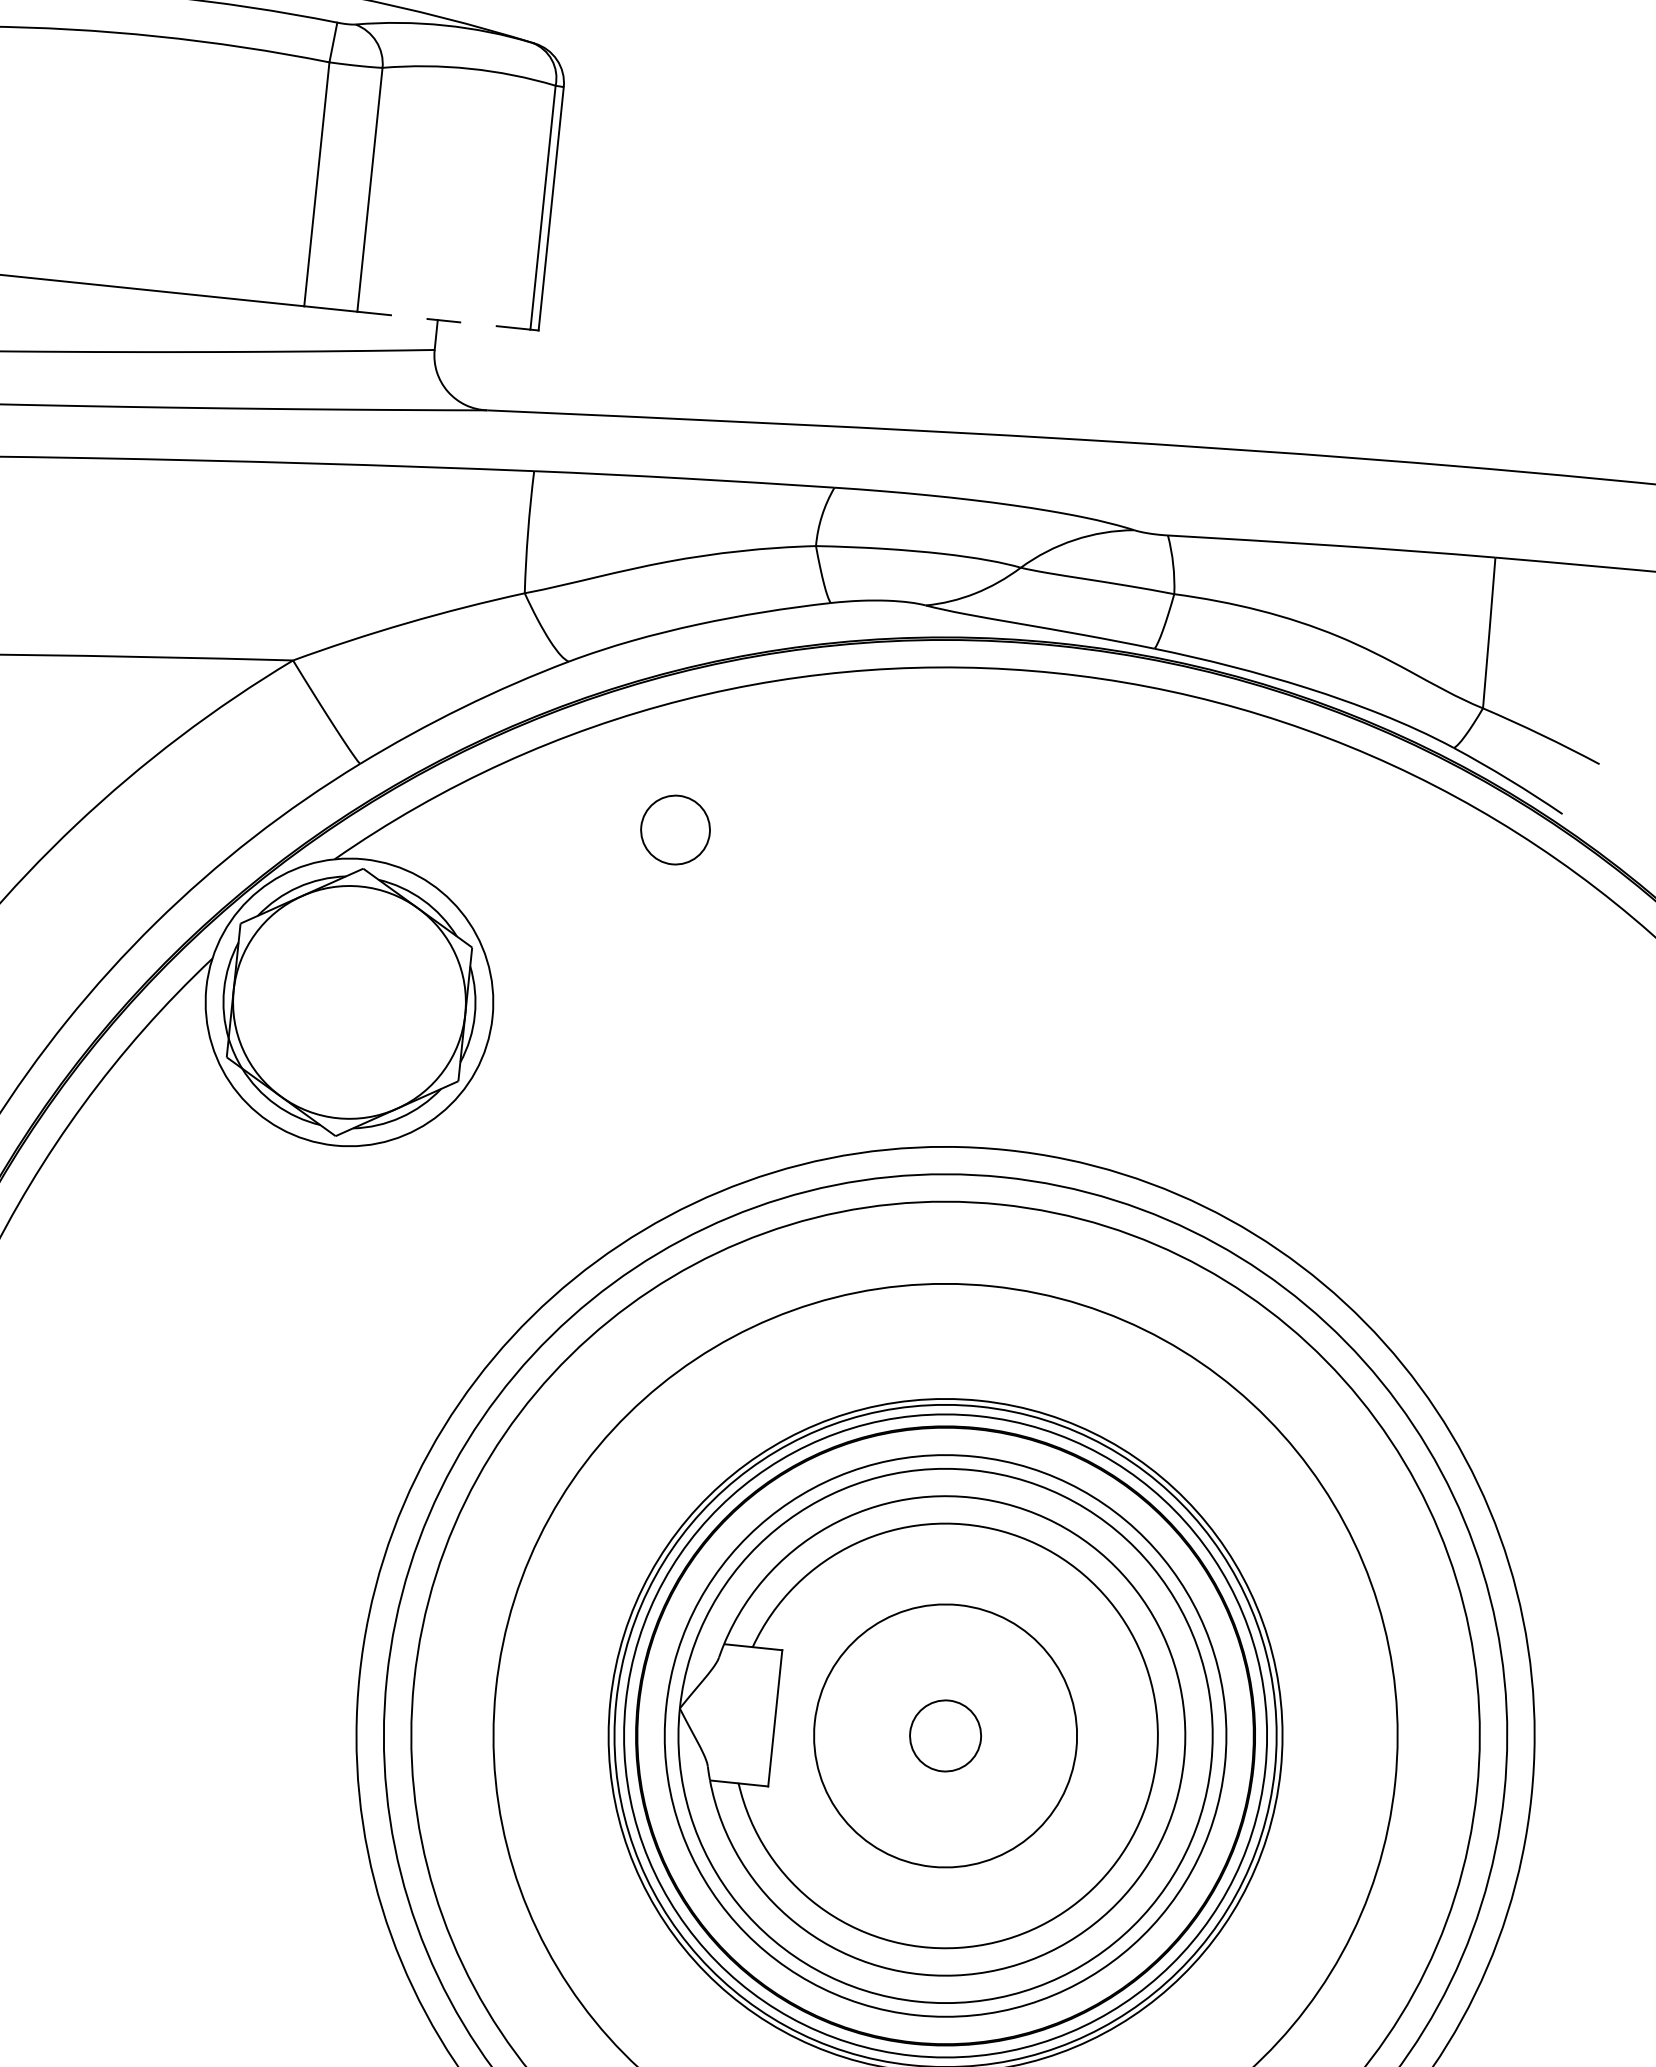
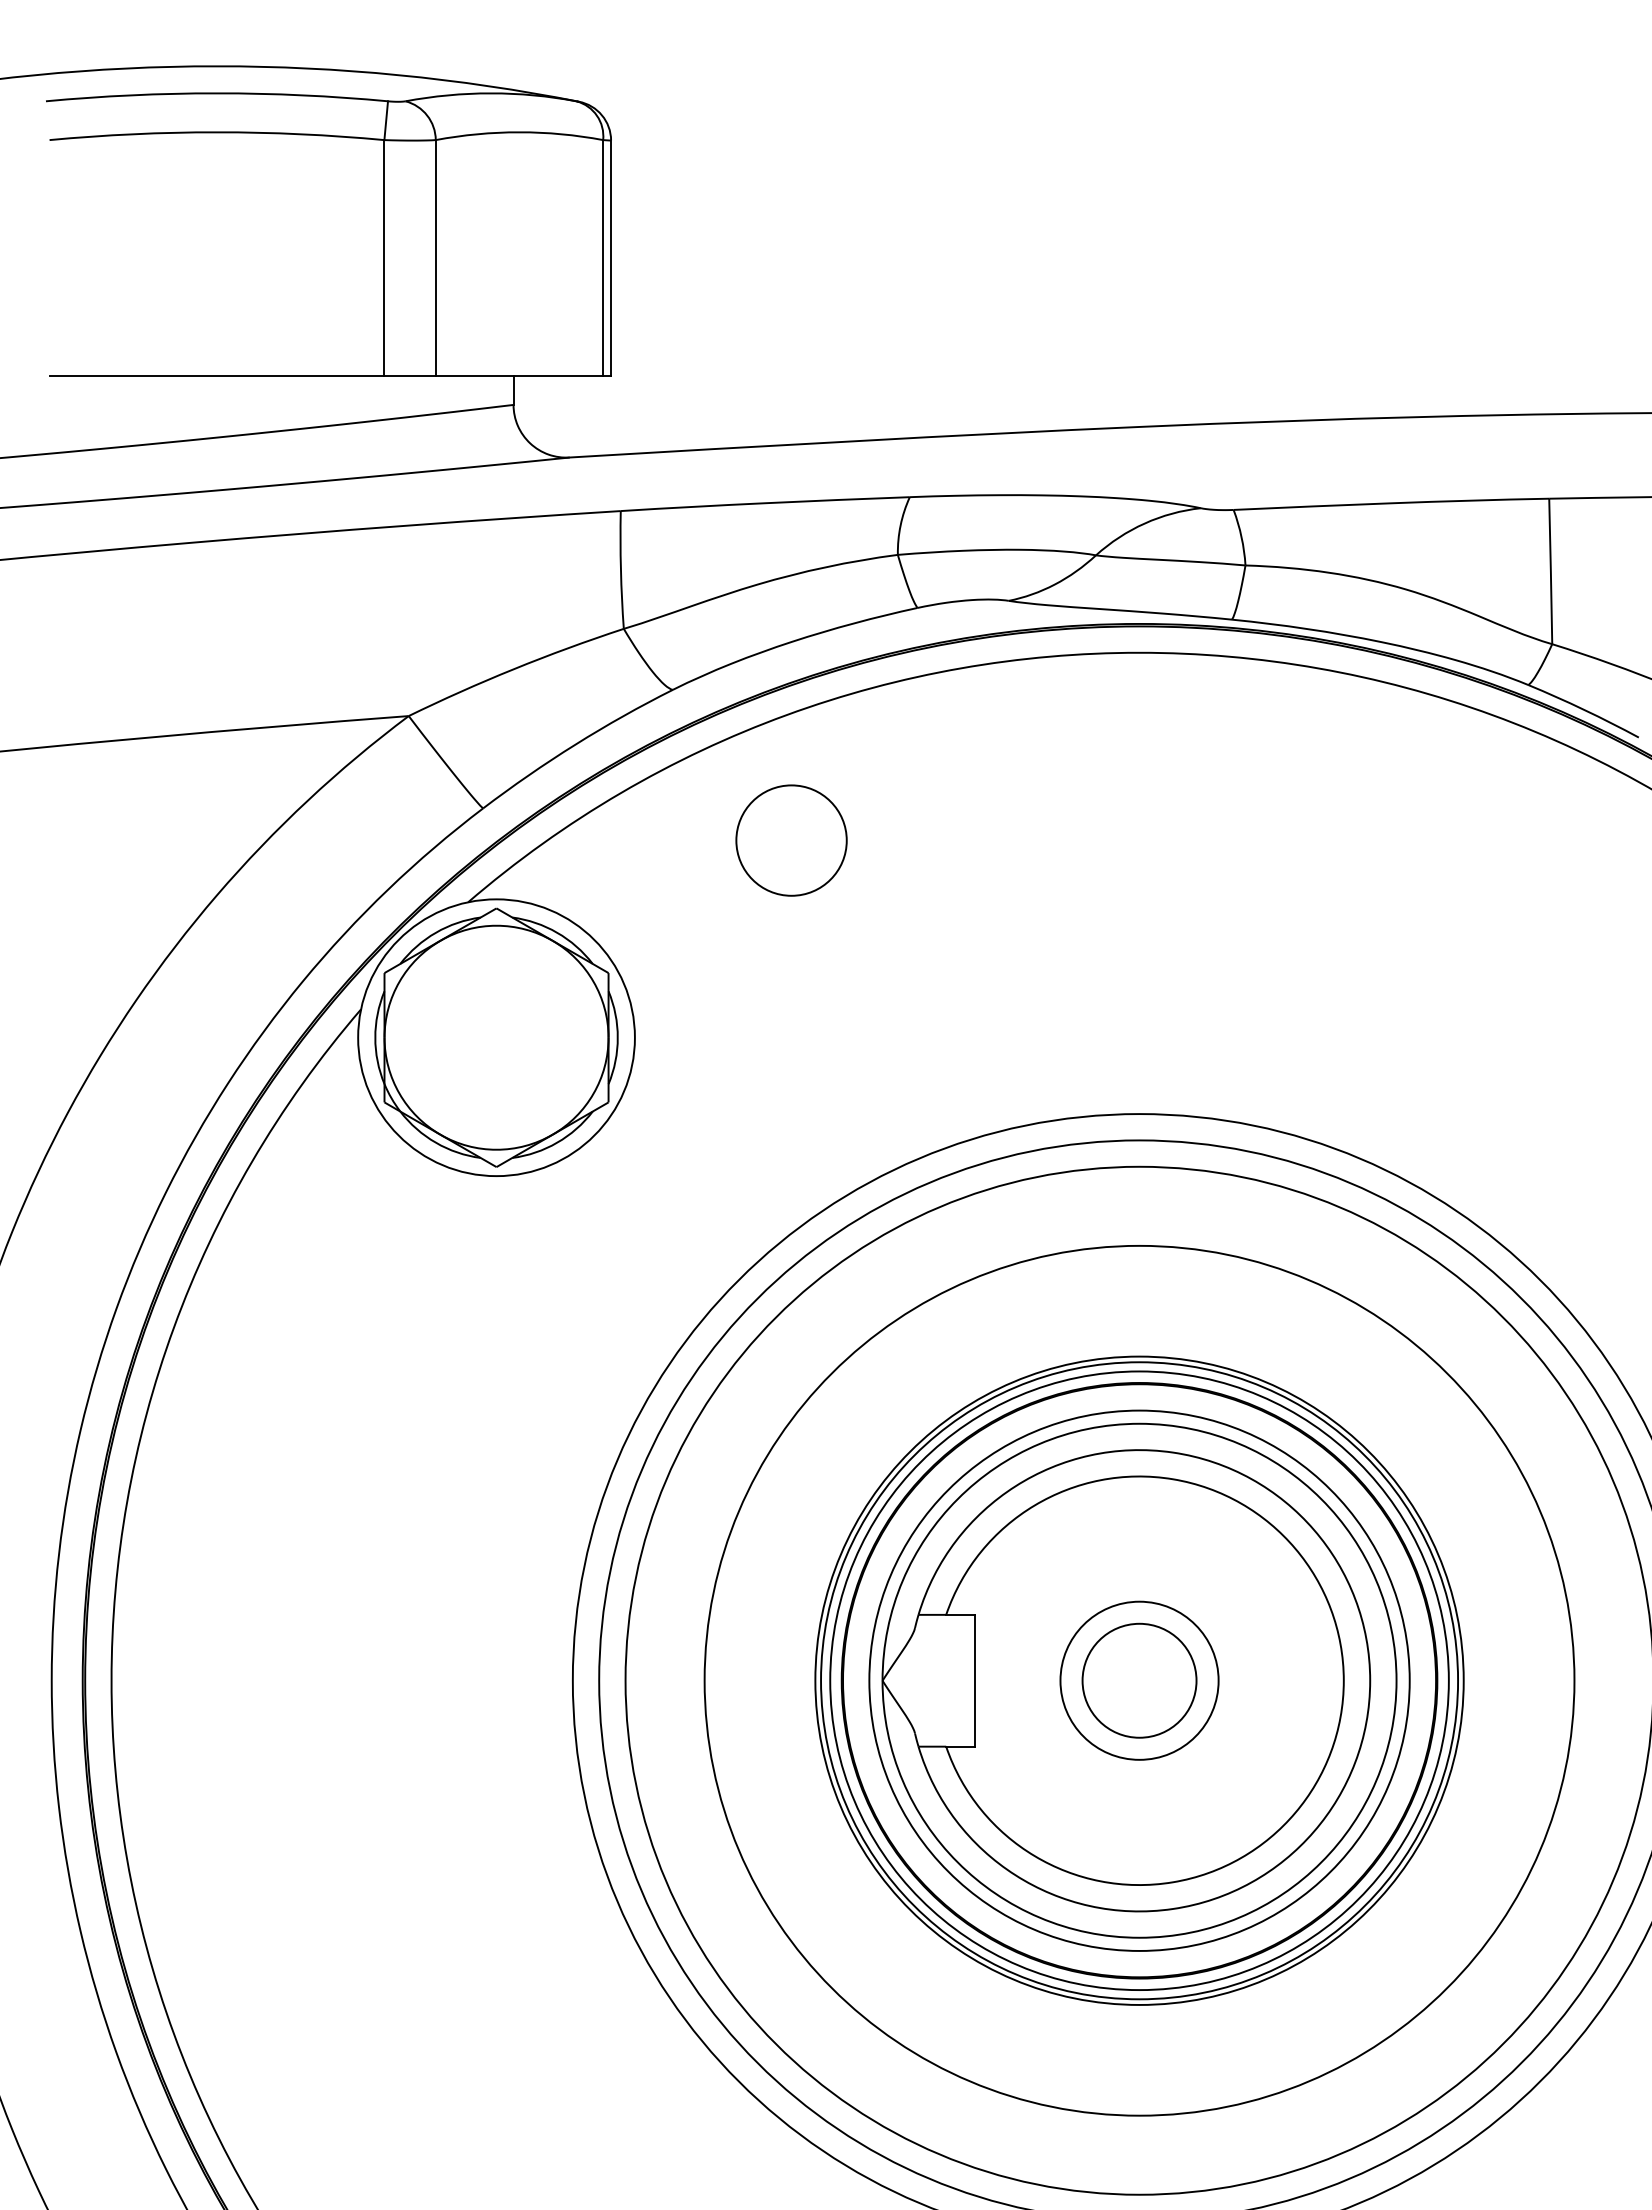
line: (443, 321) -> (519, 376), dashed -> solid
circle: (675, 830) -> (791, 840), size x1.67
circle: (945, 1735) -> (1139, 1680), size x0.62
circle: (945, 1735) -> (1139, 1680), size x1.67

